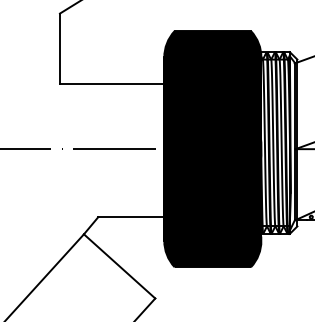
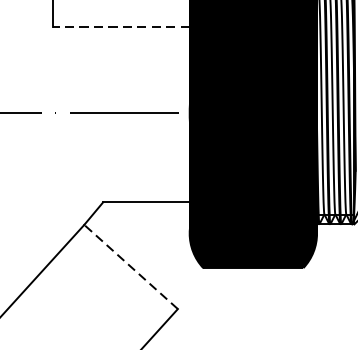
line: (111, 83) -> (120, 27), solid -> dashed
line: (119, 266) -> (130, 267), solid -> dashed

